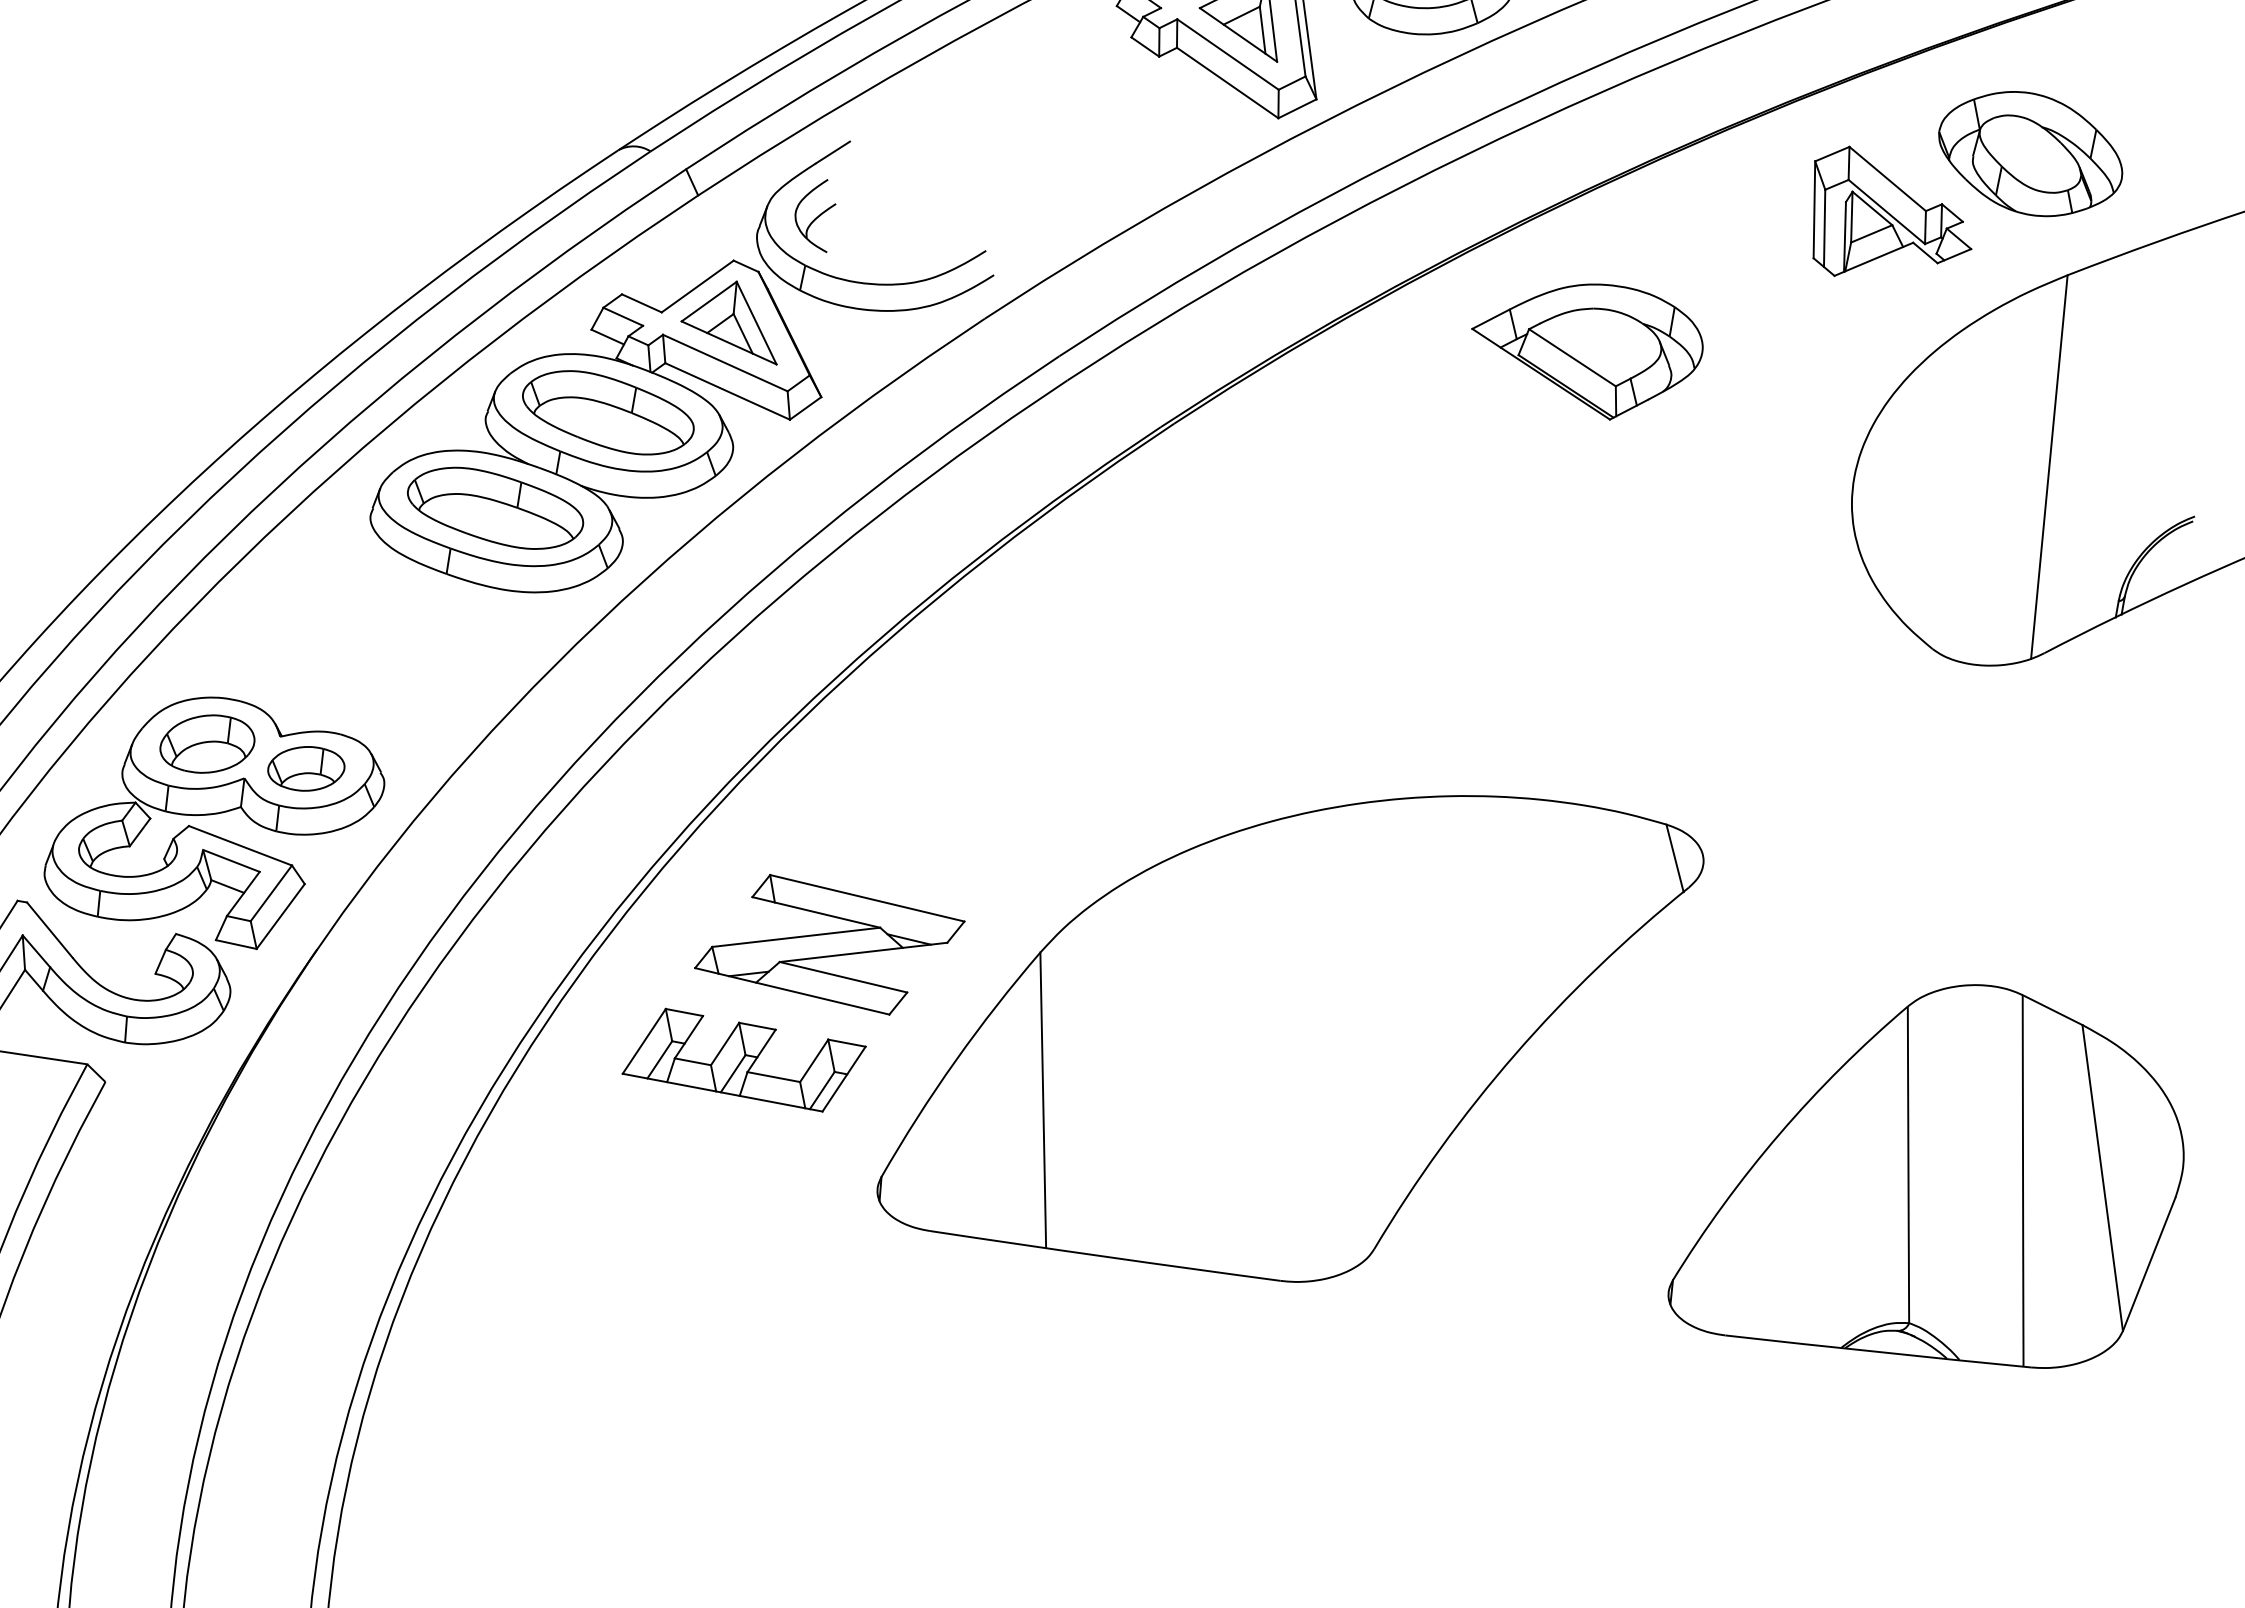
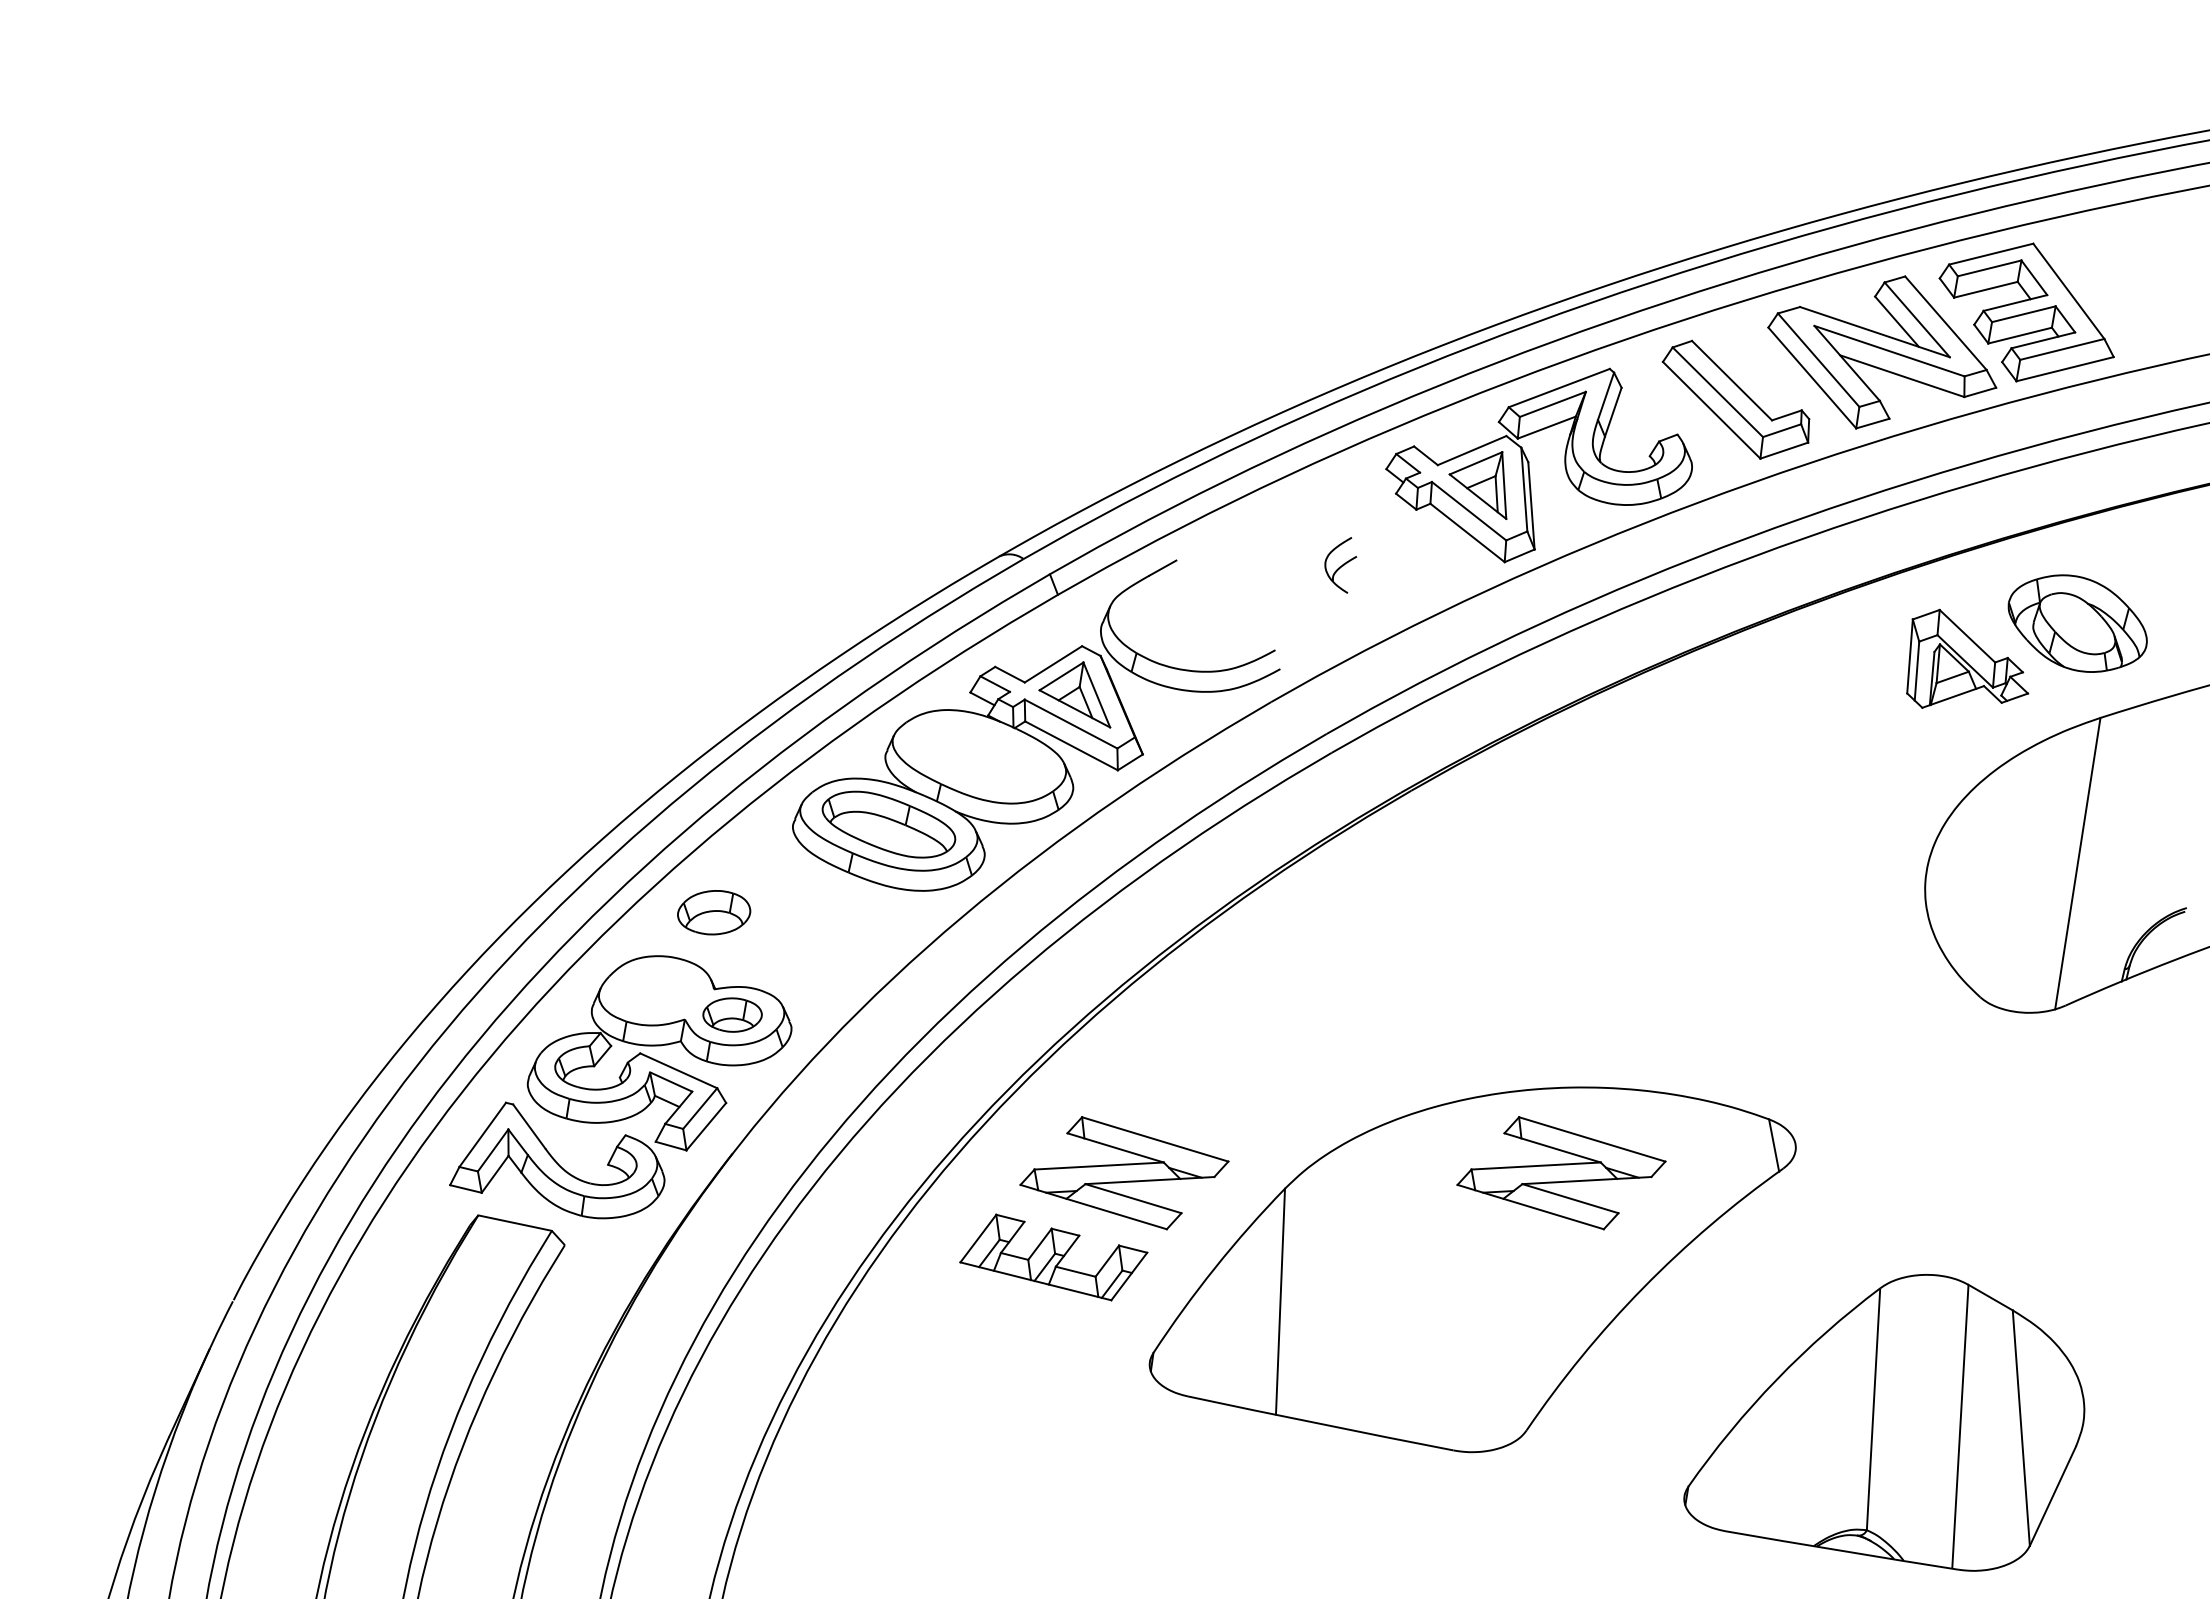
part: (815, 216) -> (1340, 565), moved
part: (1587, 352) -> (1730, 755), removed
part: (608, 412) -> (979, 756), removed
part: (207, 743) -> (714, 912), moved
part: (1399, 911) -> (1561, 1173), added
part: (1923, 1181) -> (1884, 1422), moved

